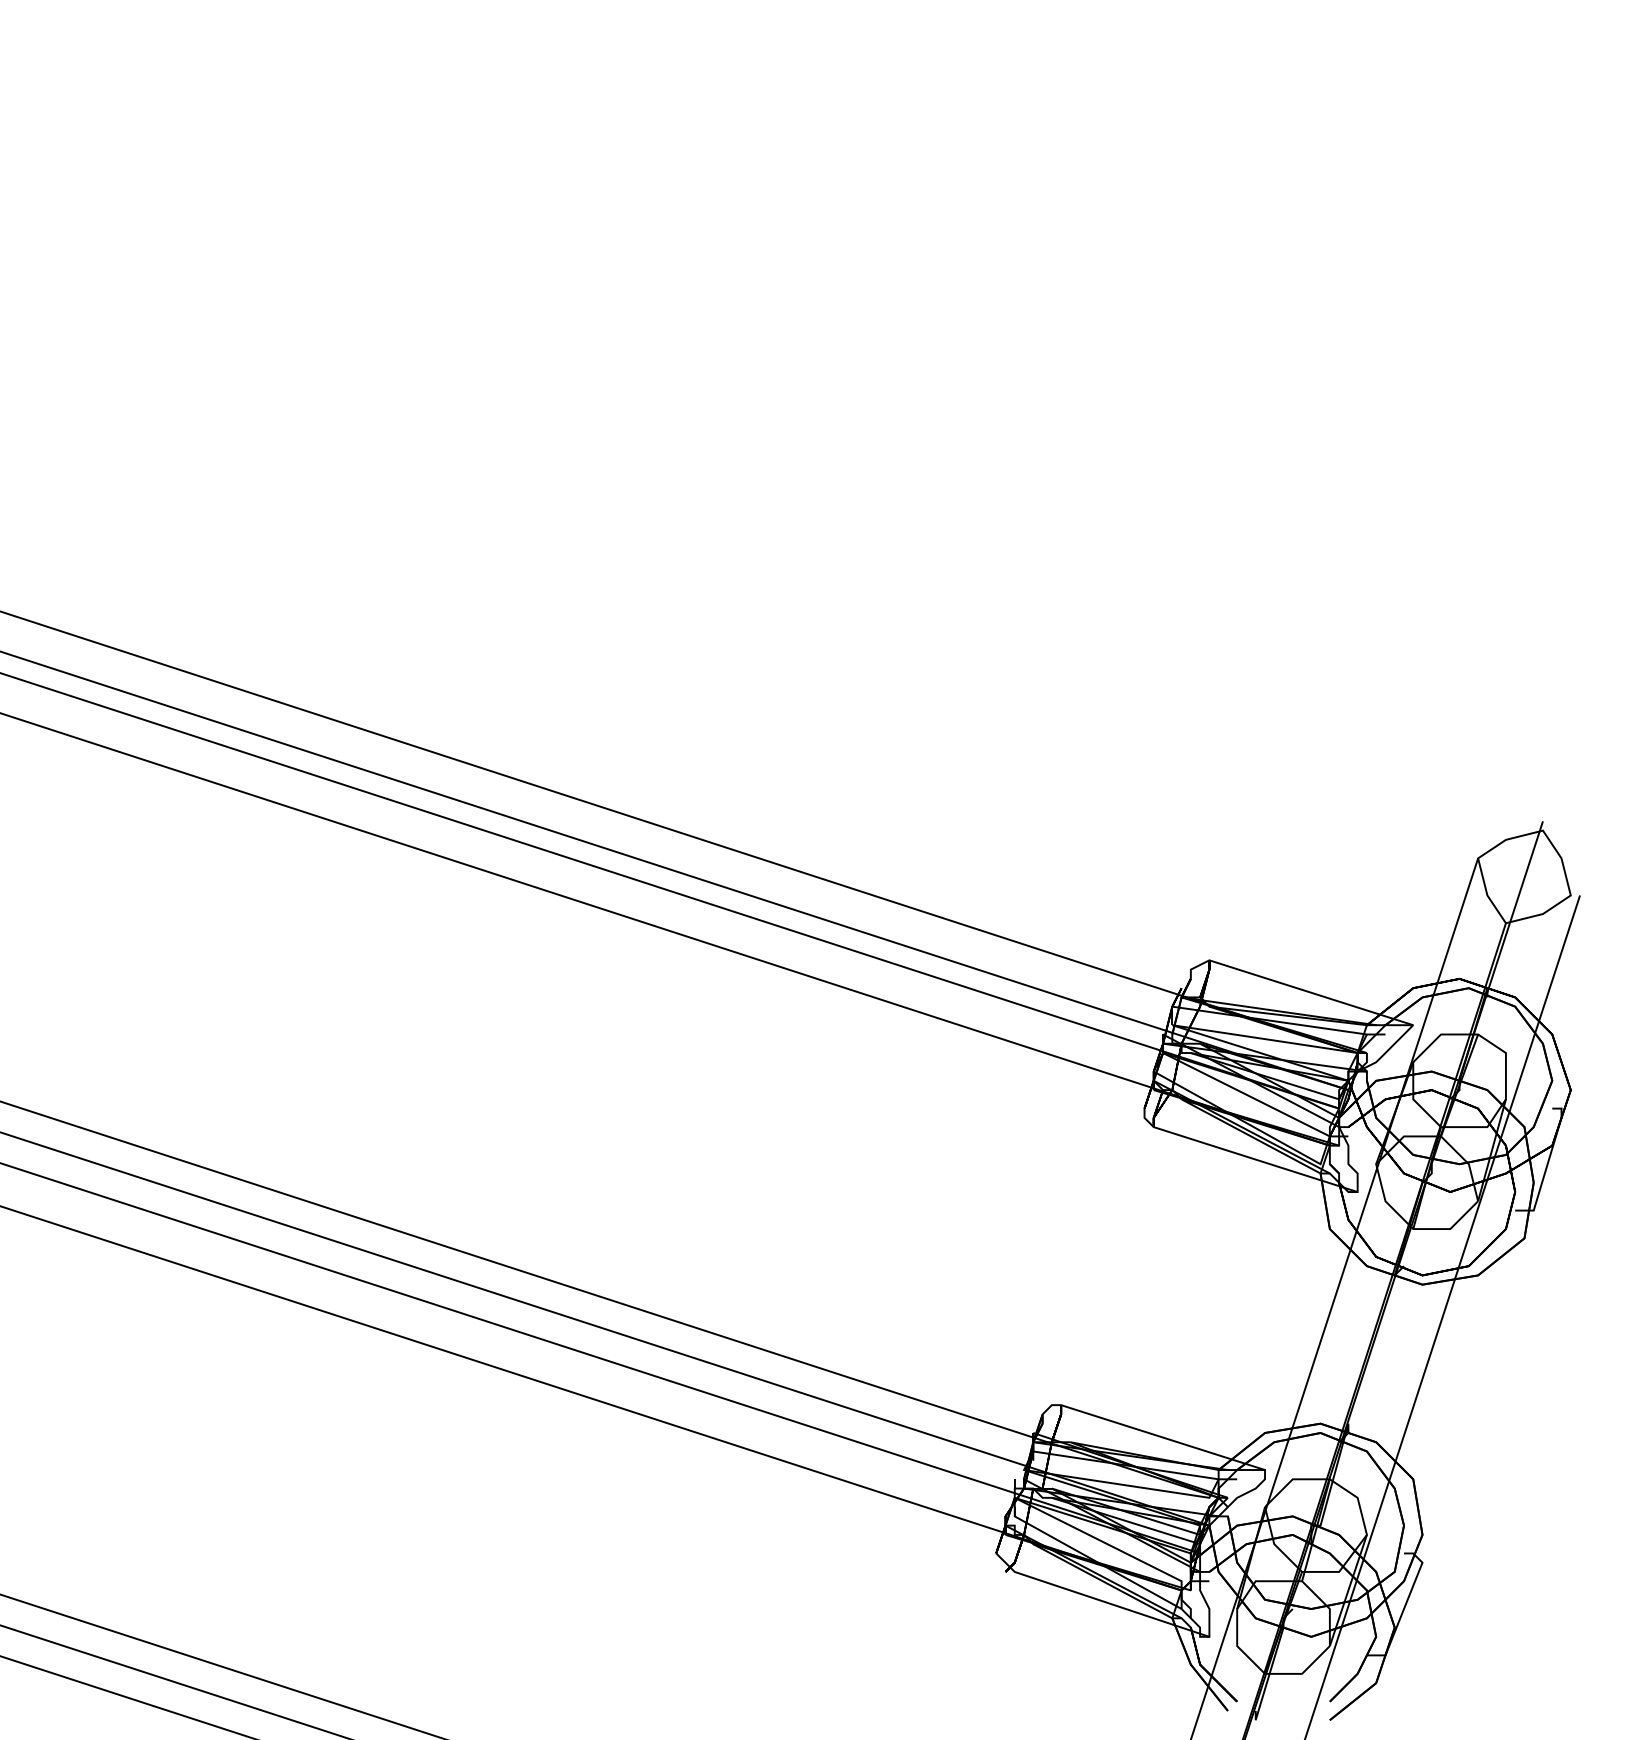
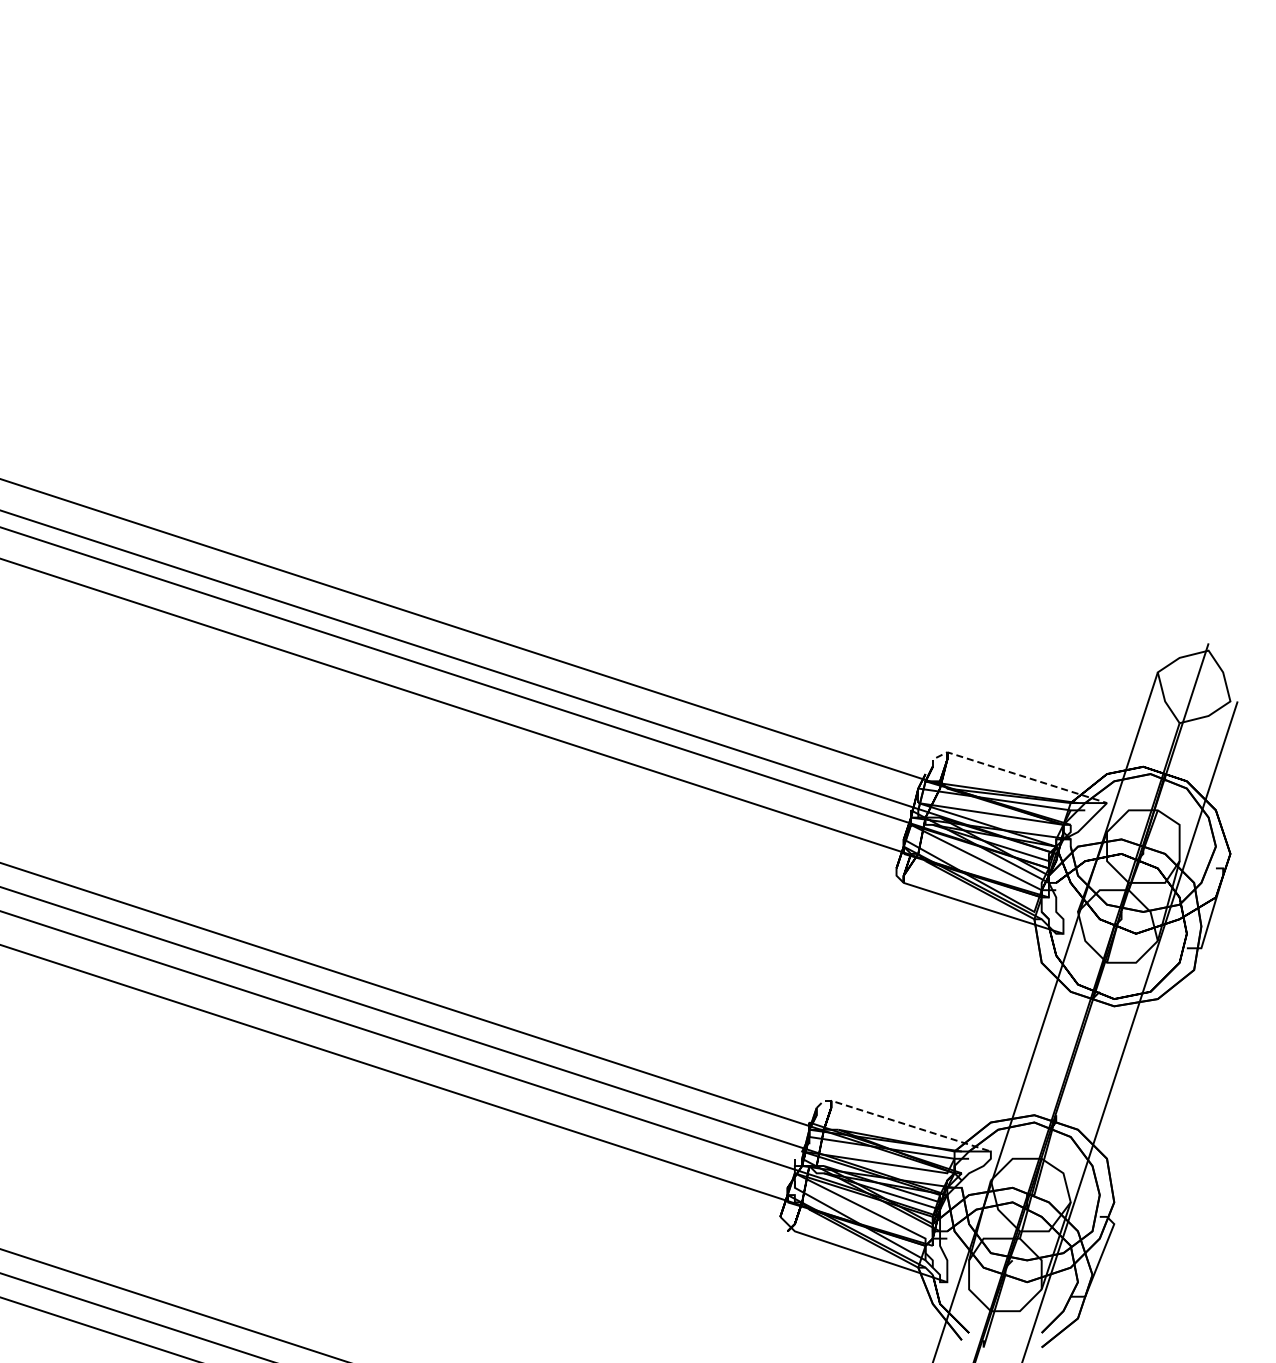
line: (1295, 987) -> (1014, 773), solid -> dashed
line: (1150, 1434) -> (901, 1123), solid -> dashed

